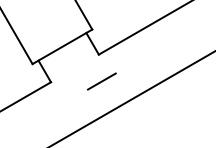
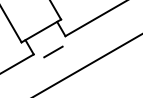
line: (101, 80) -> (53, 51), moved

